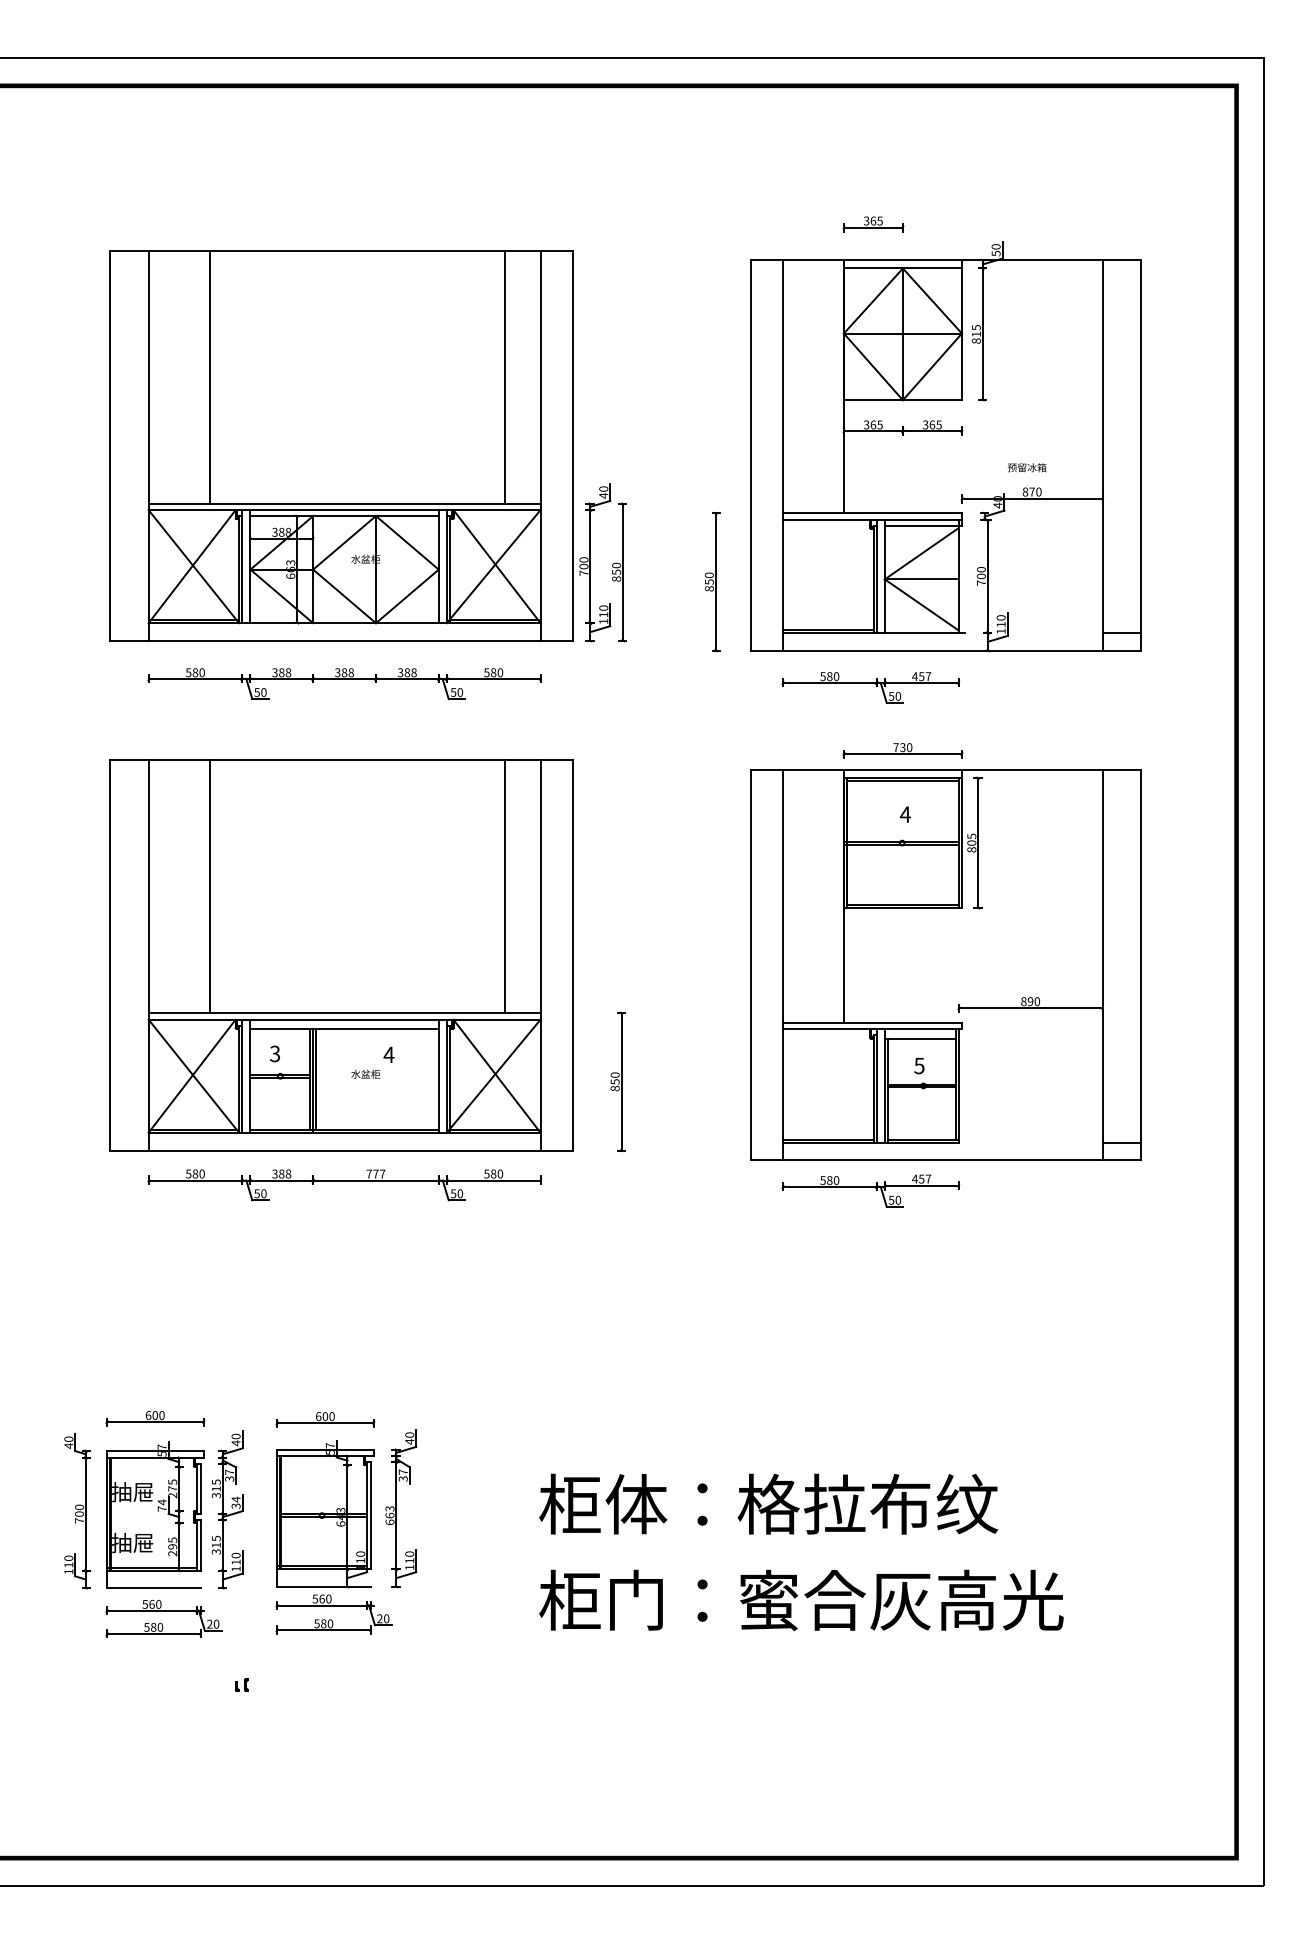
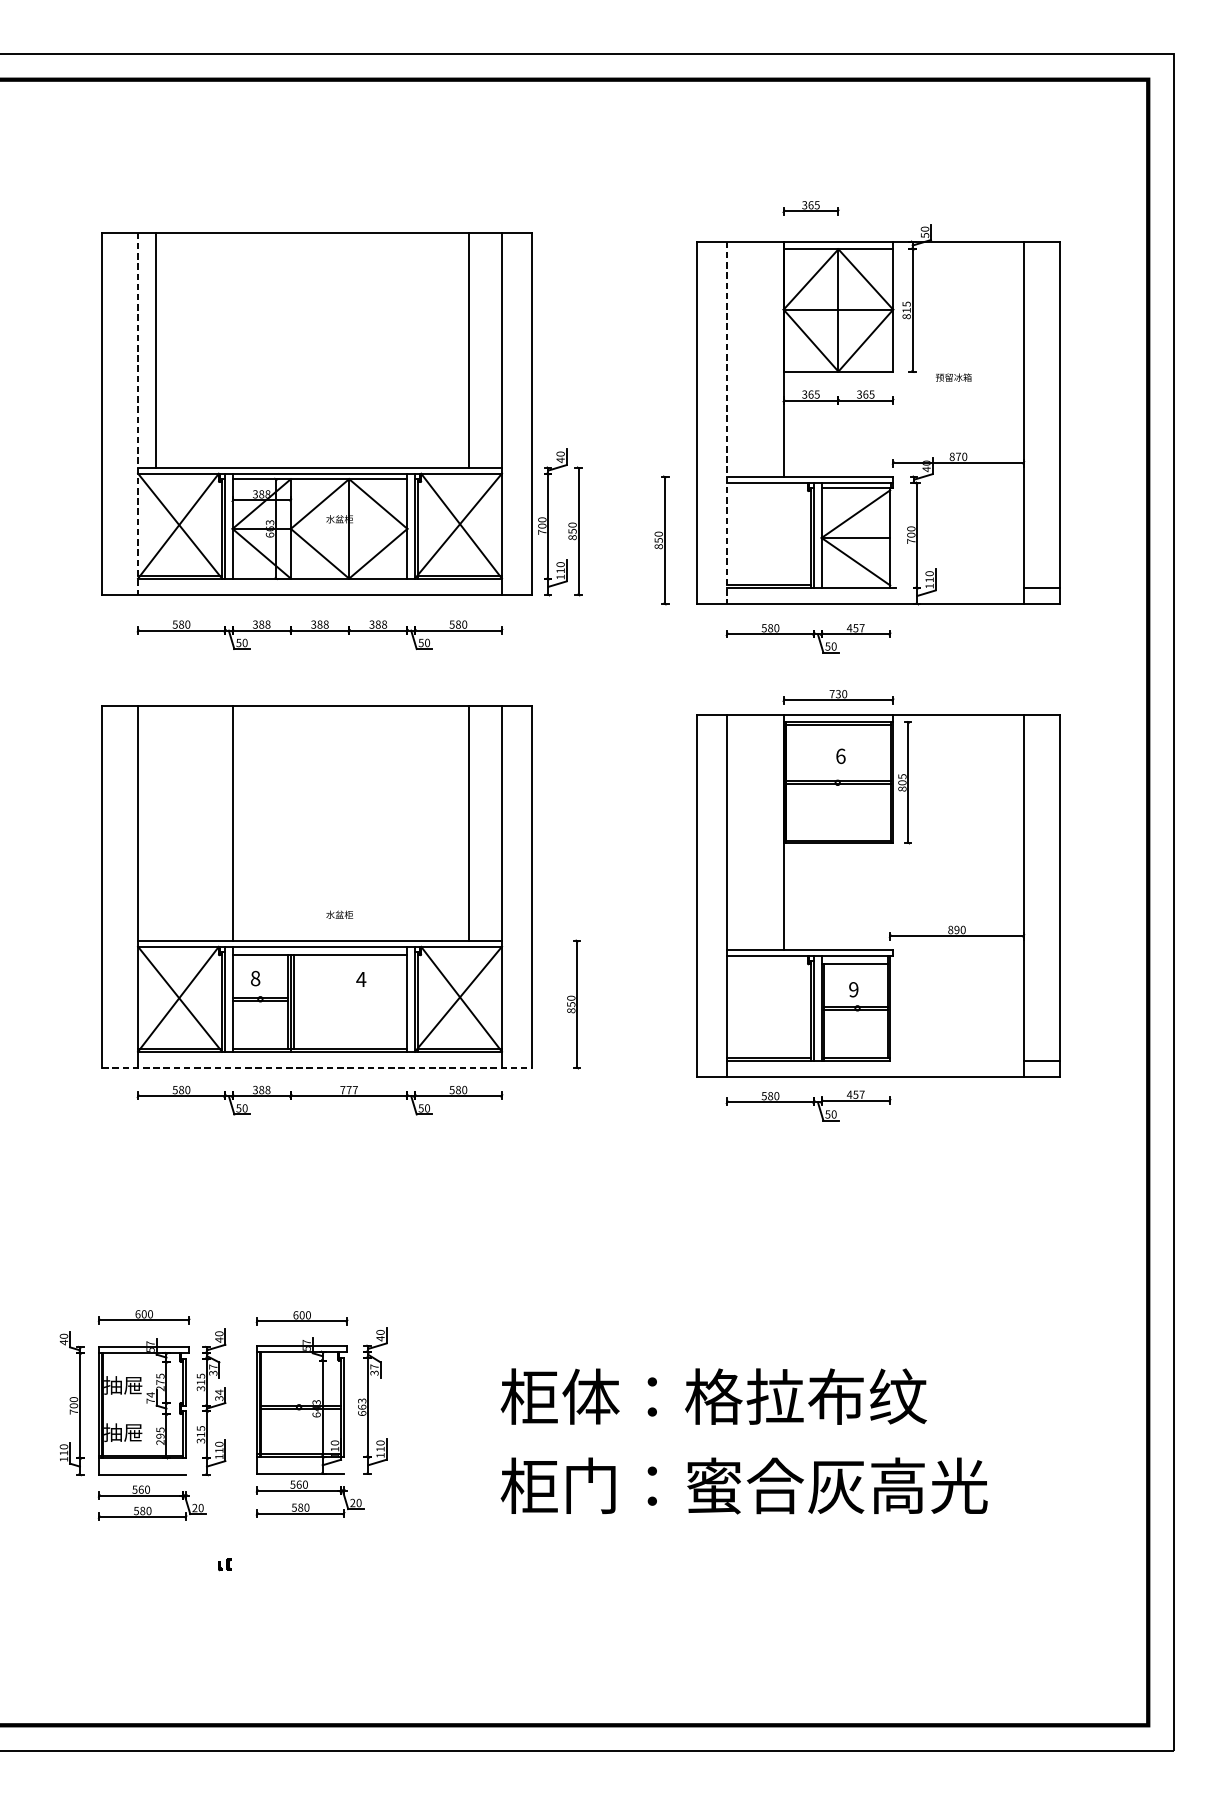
line: (210, 376) -> (156, 349), moved
line: (148, 446) -> (137, 414), solid -> dashed
line: (782, 456) -> (726, 423), solid -> dashed
text: (1026, 467) -> (953, 377), moved
text: (905, 814) -> (840, 756), 4 -> 6
line: (210, 886) -> (233, 823), moved
text: (275, 1053) -> (255, 978), 3 -> 8
text: (919, 1065) -> (853, 989), 5 -> 9
text: (365, 1073) -> (339, 914), moved
line: (341, 1150) -> (317, 1068), solid -> dashed

